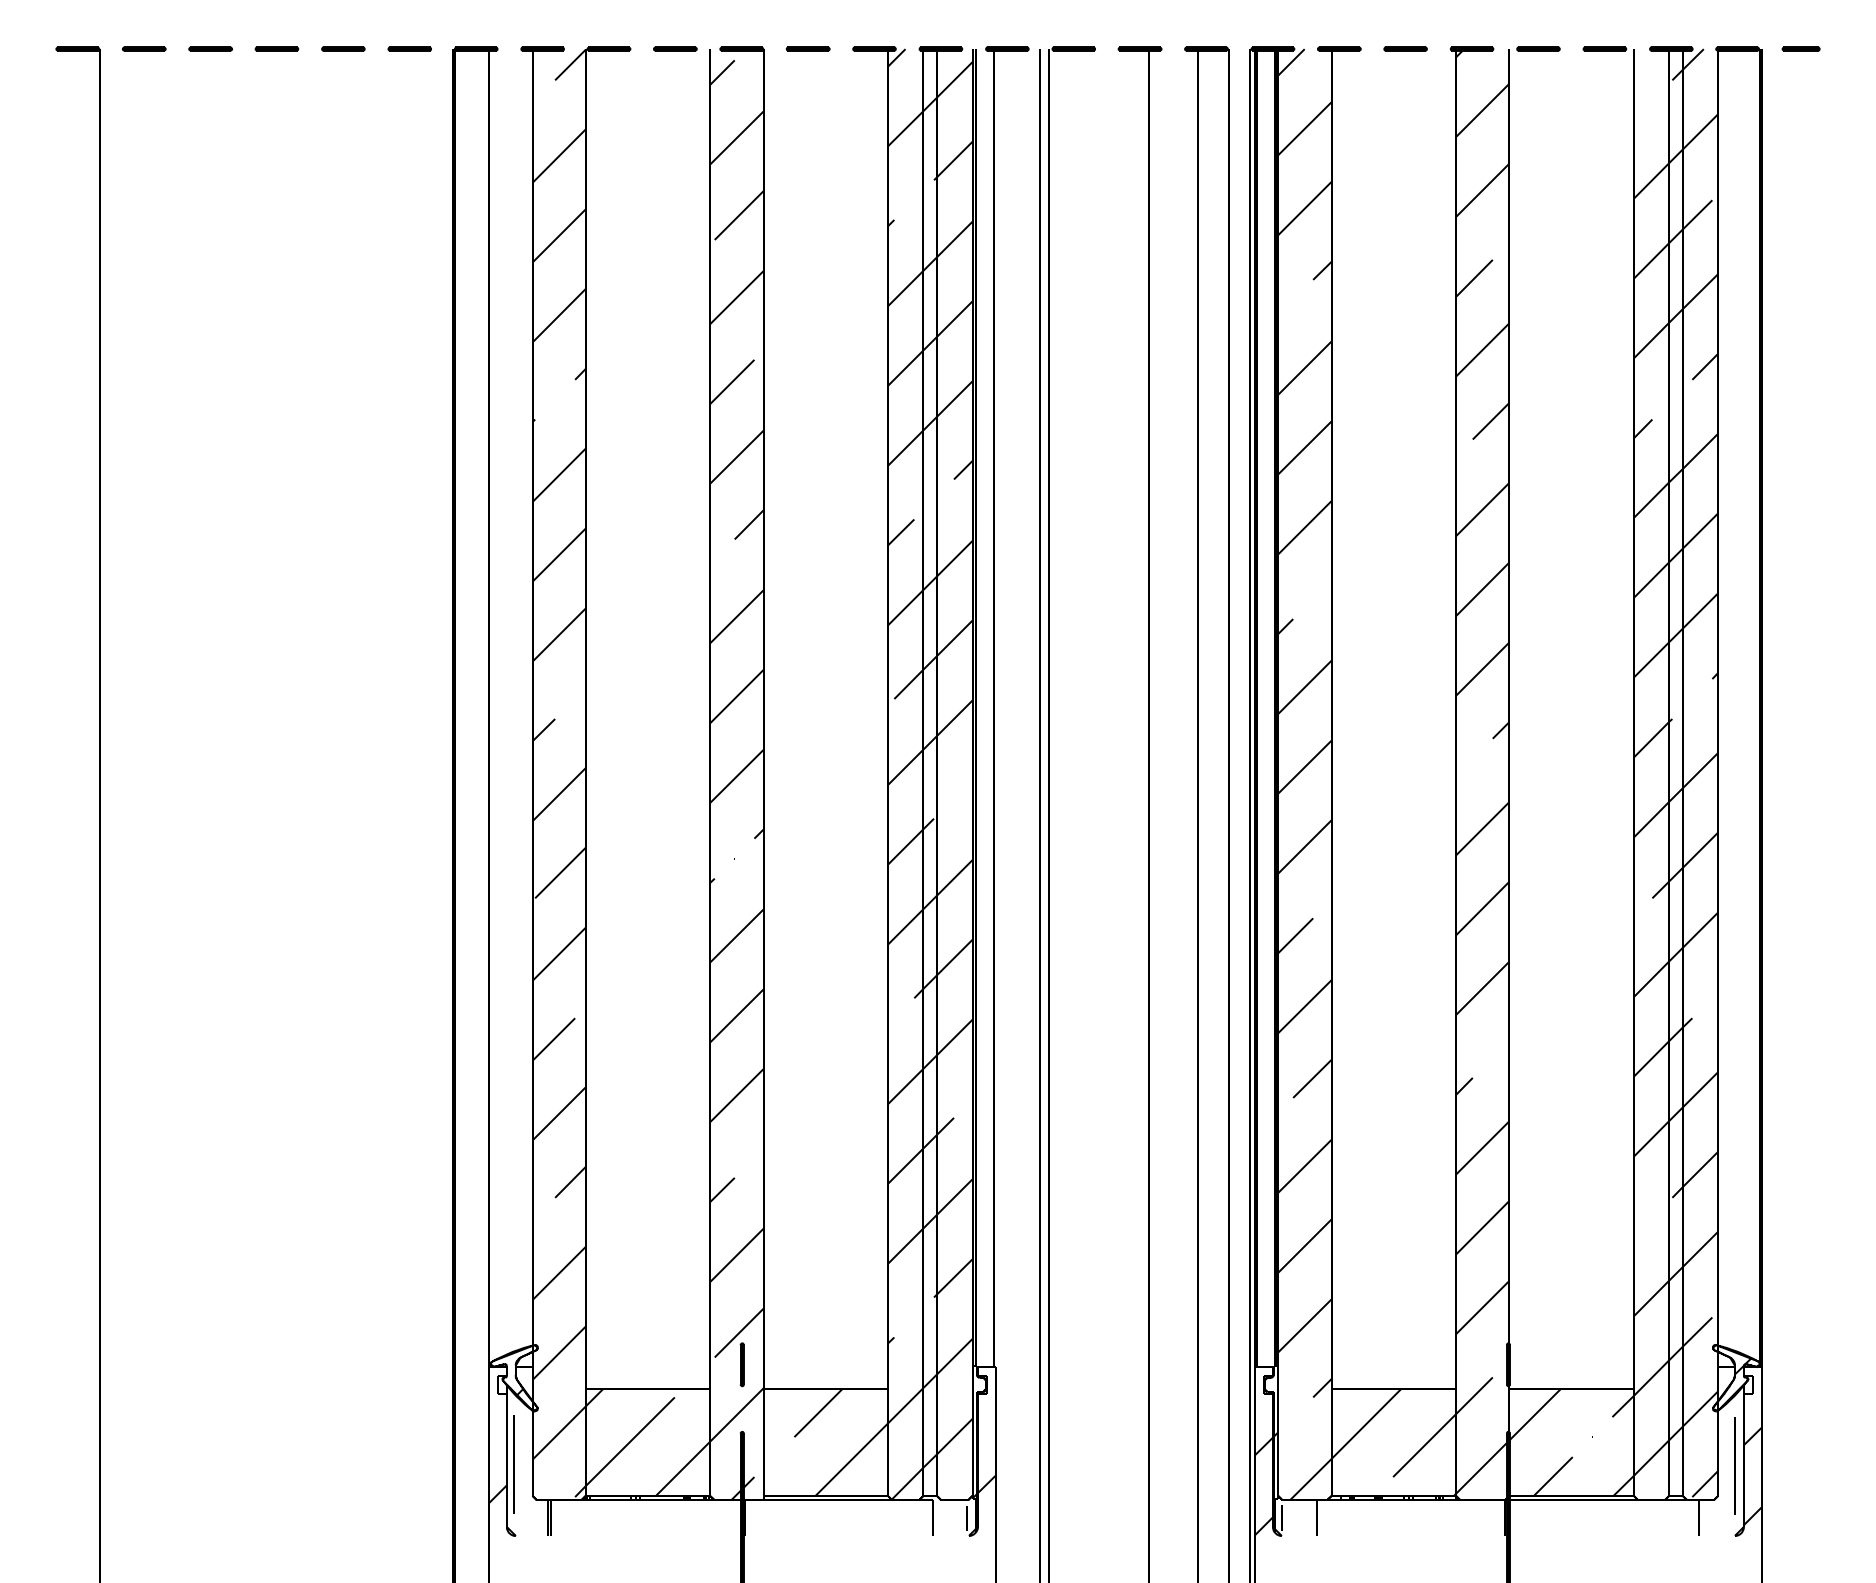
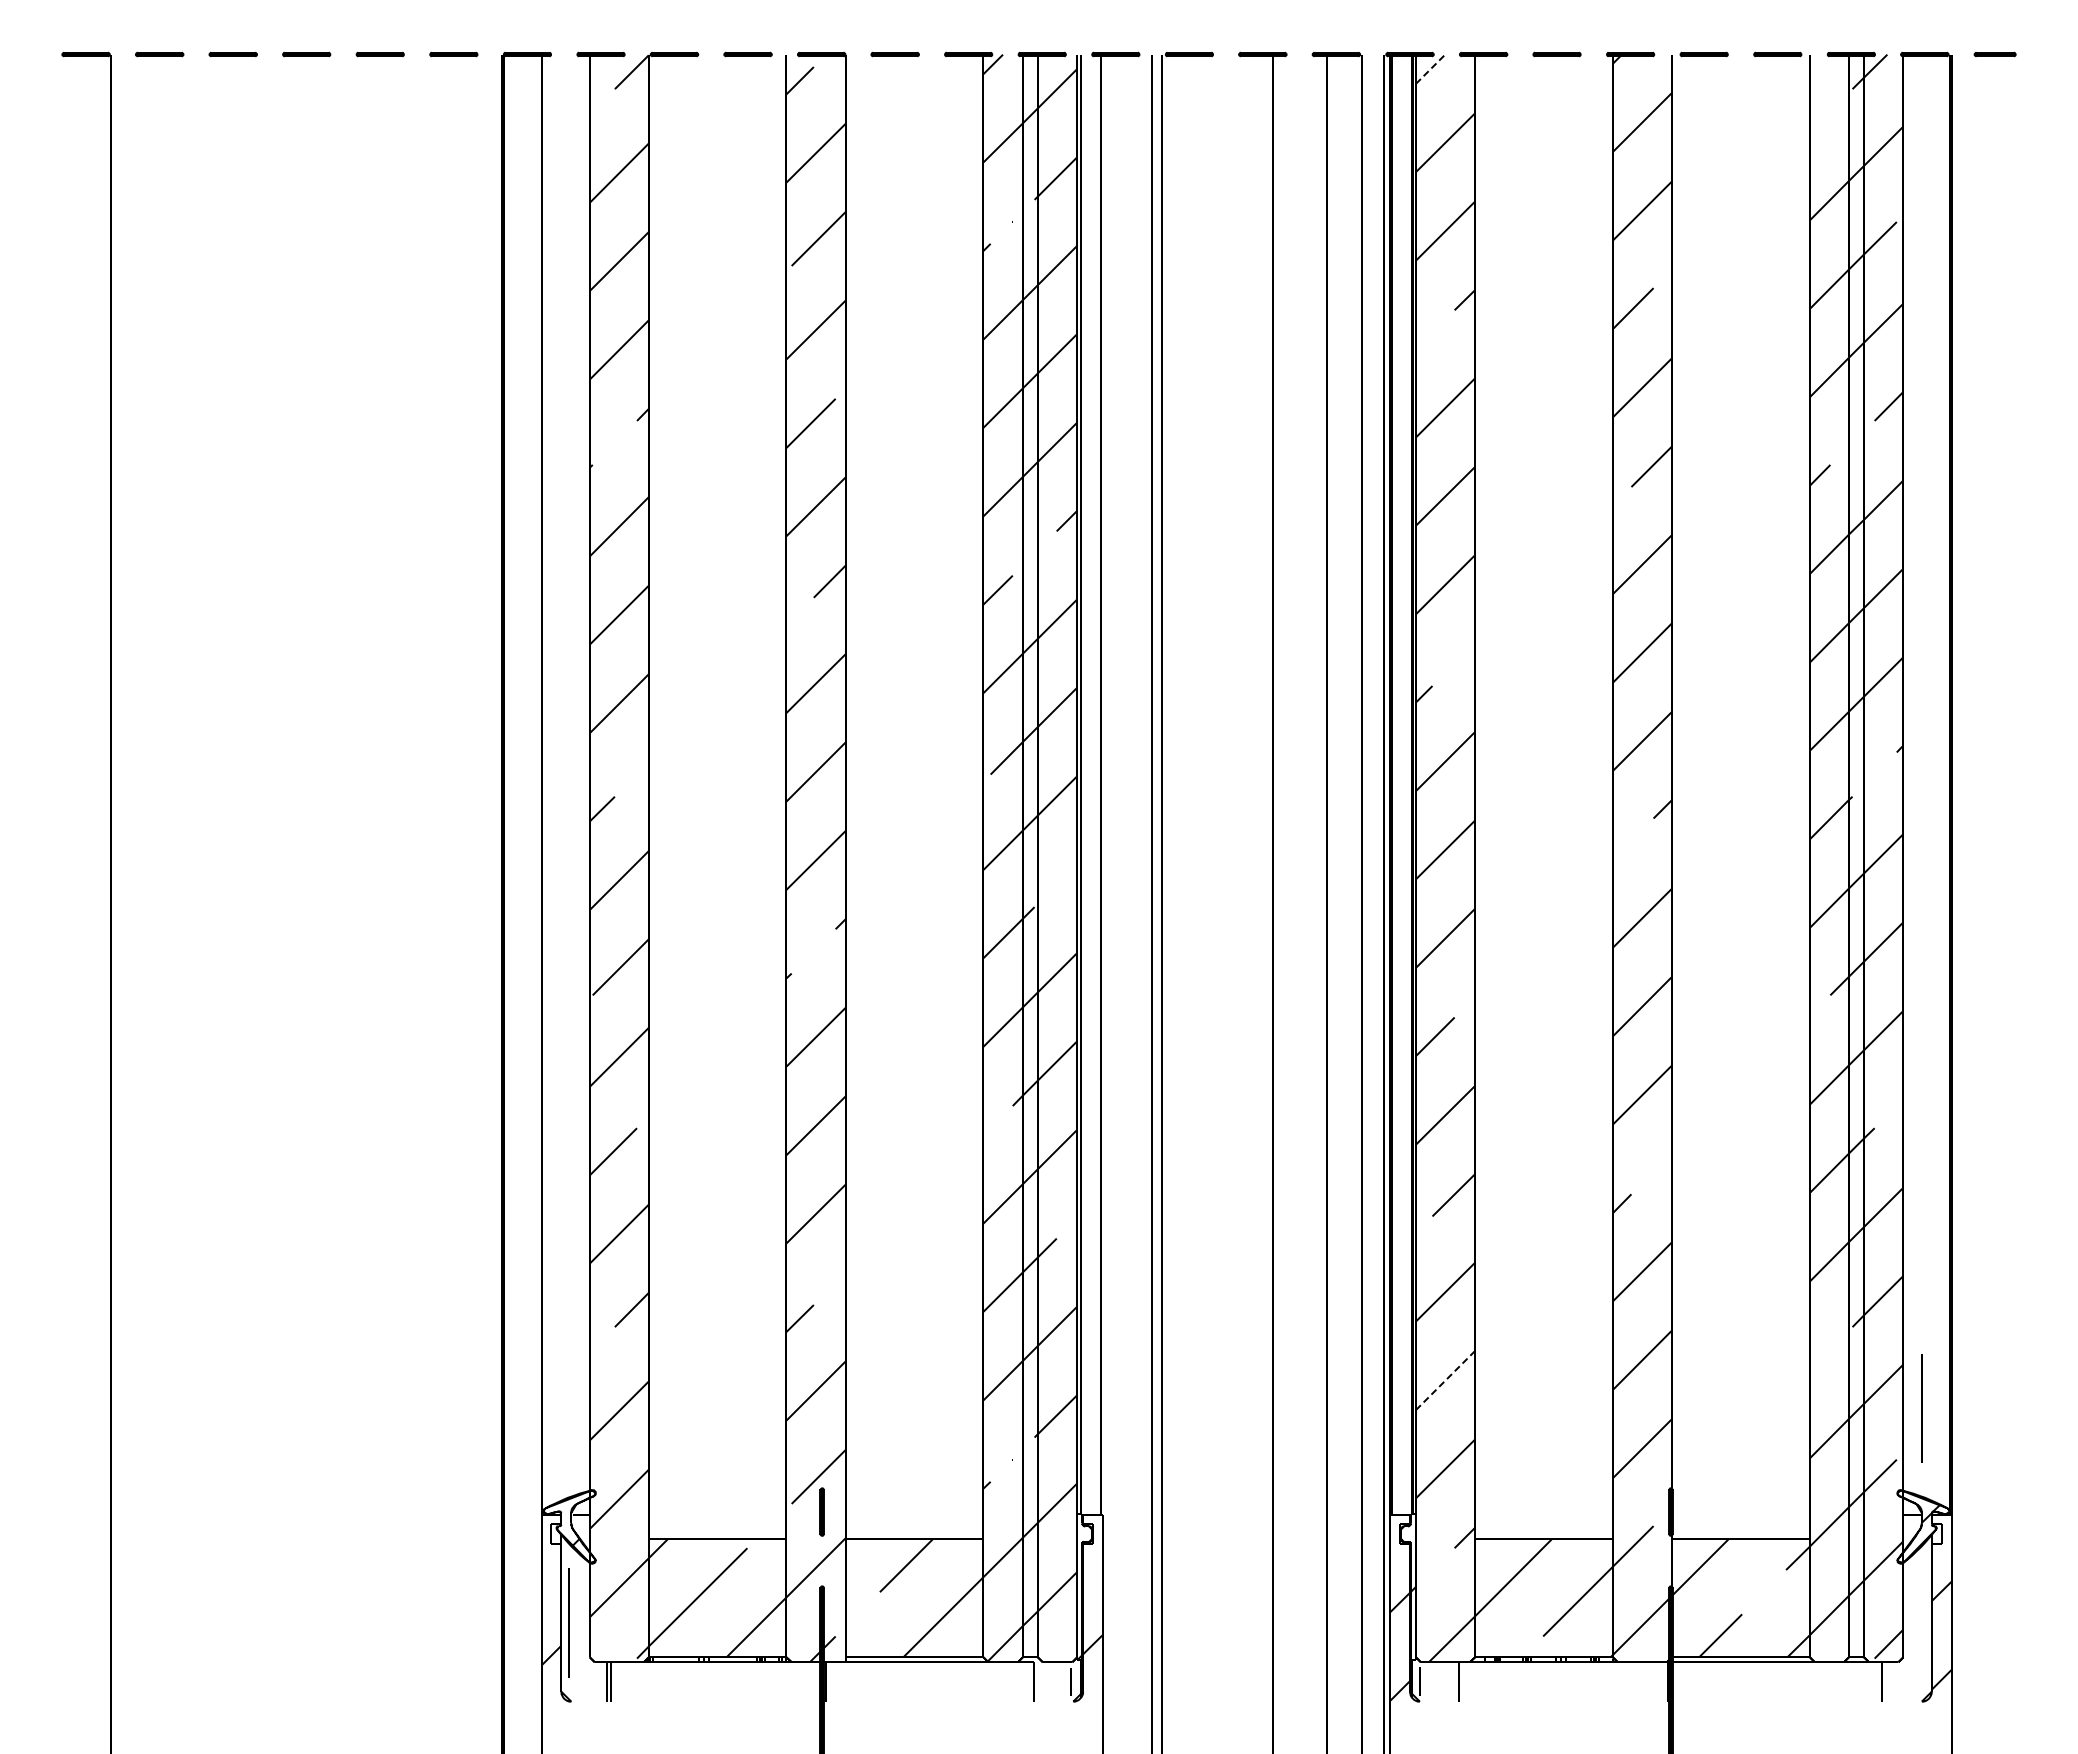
line: (1291, 62) -> (1430, 69), solid -> dashed
line: (1304, 1246) -> (1445, 1380), solid -> dashed
line: (1734, 1465) -> (1921, 1408), moved

